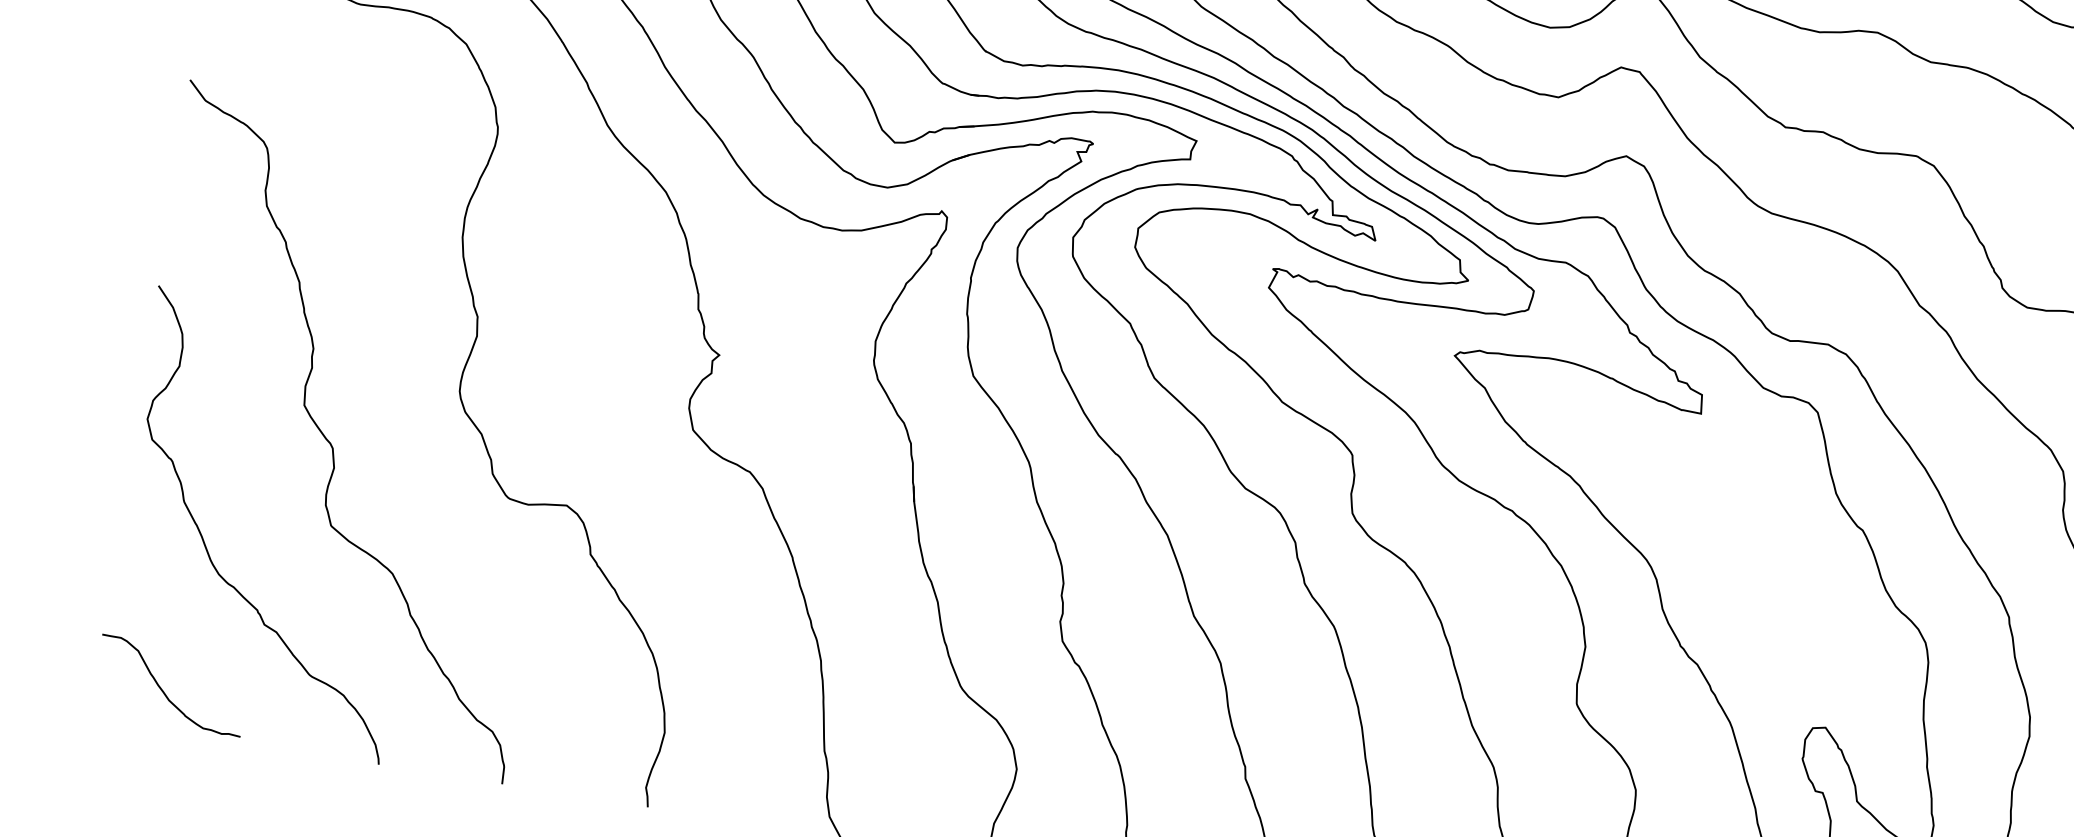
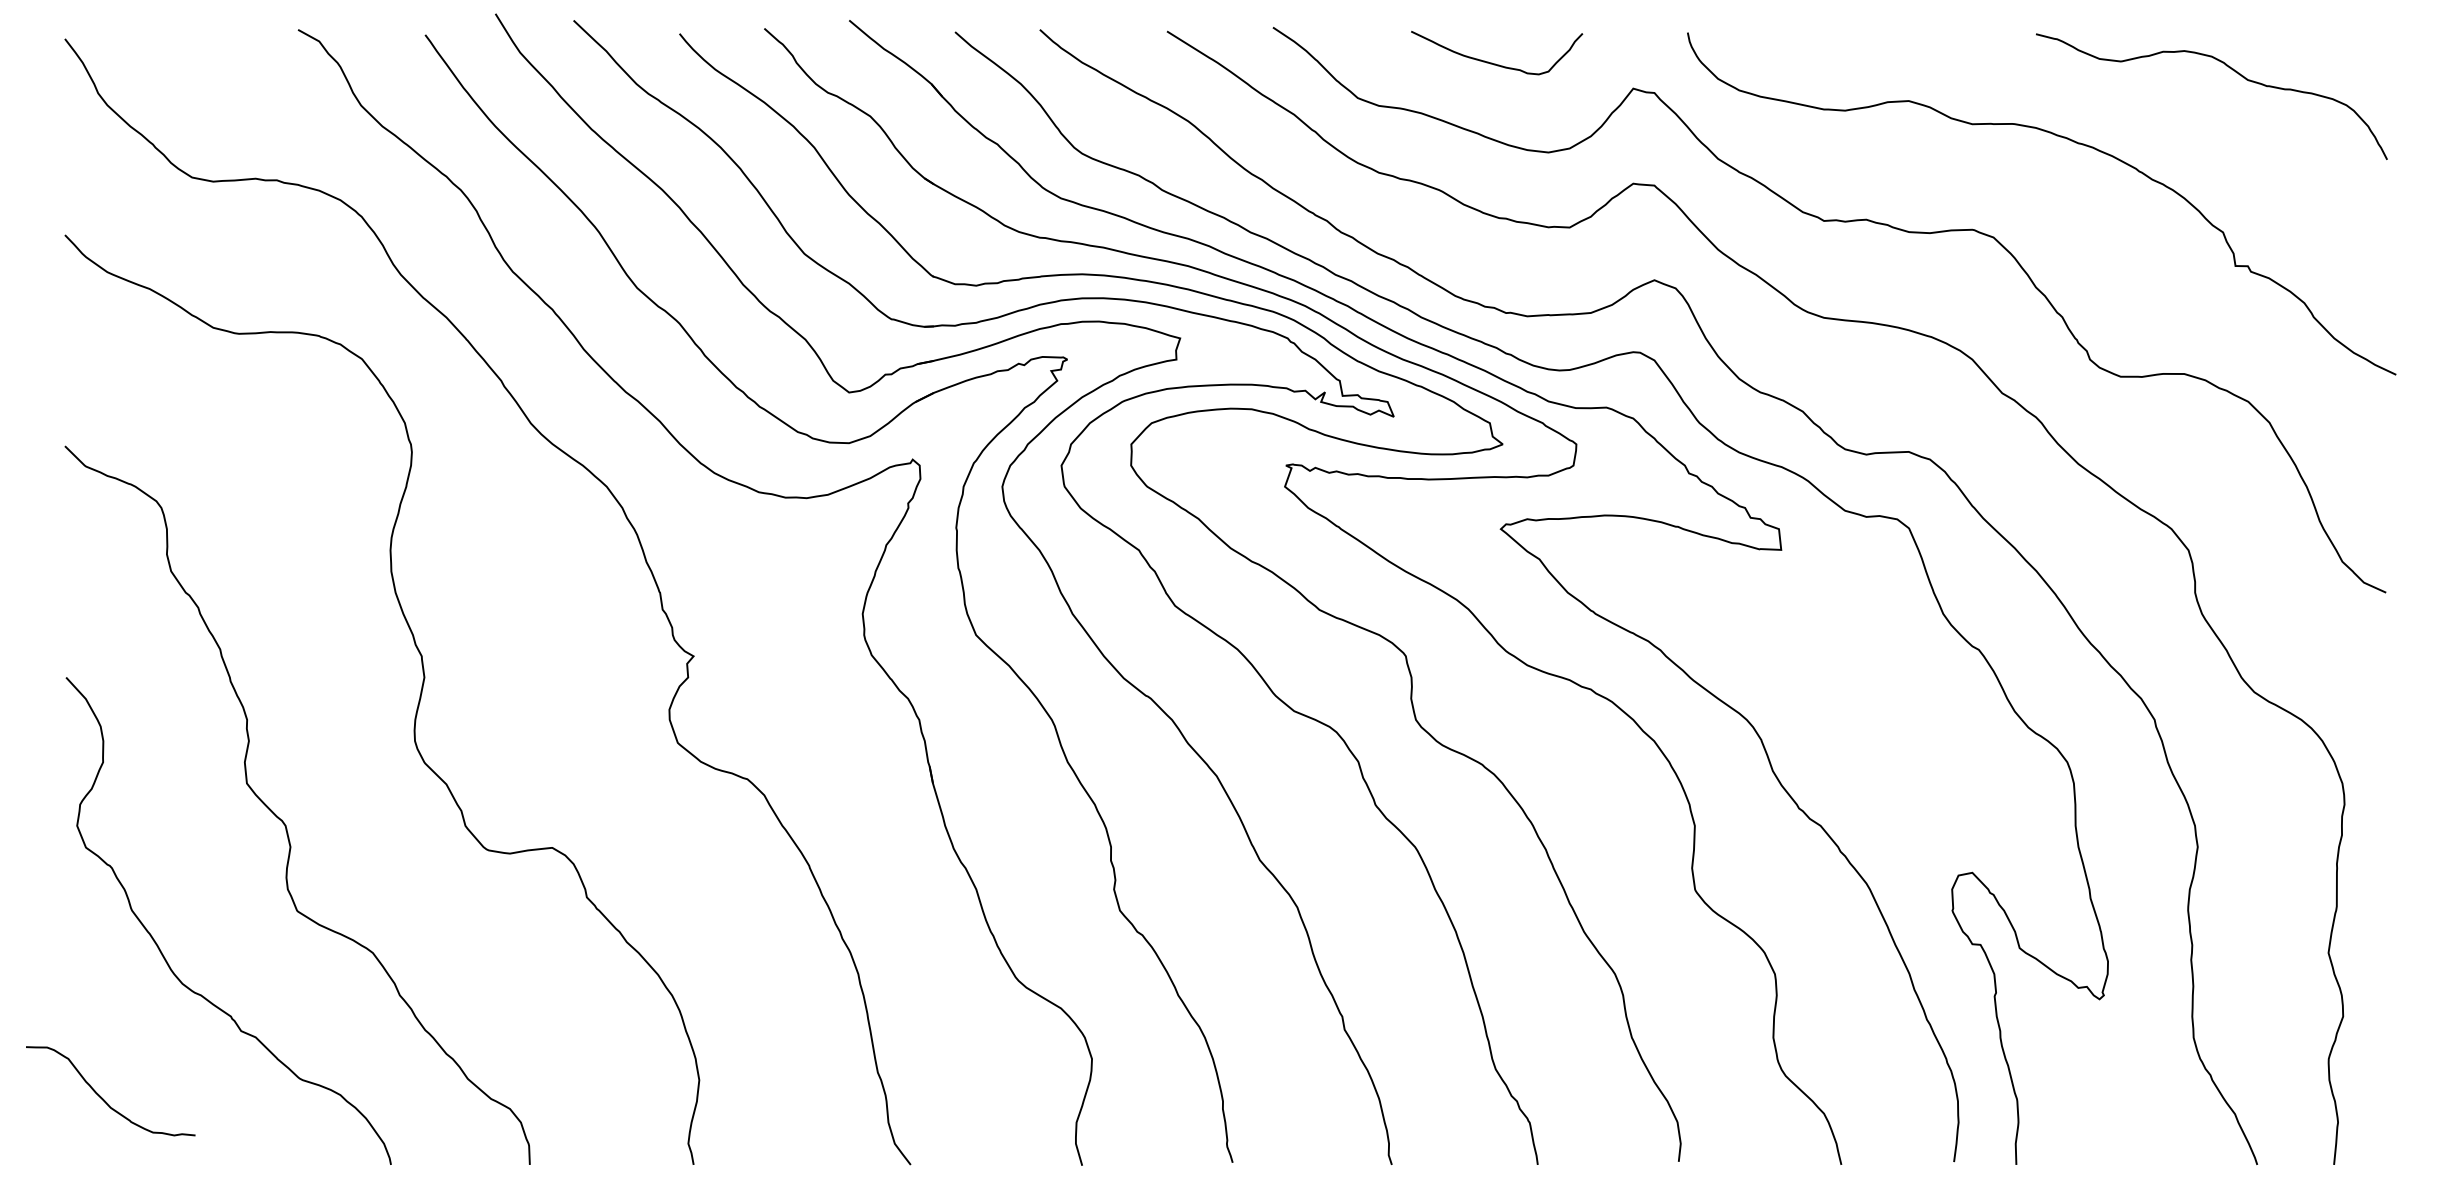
curve: (163, 691) -> (103, 1098), moved

